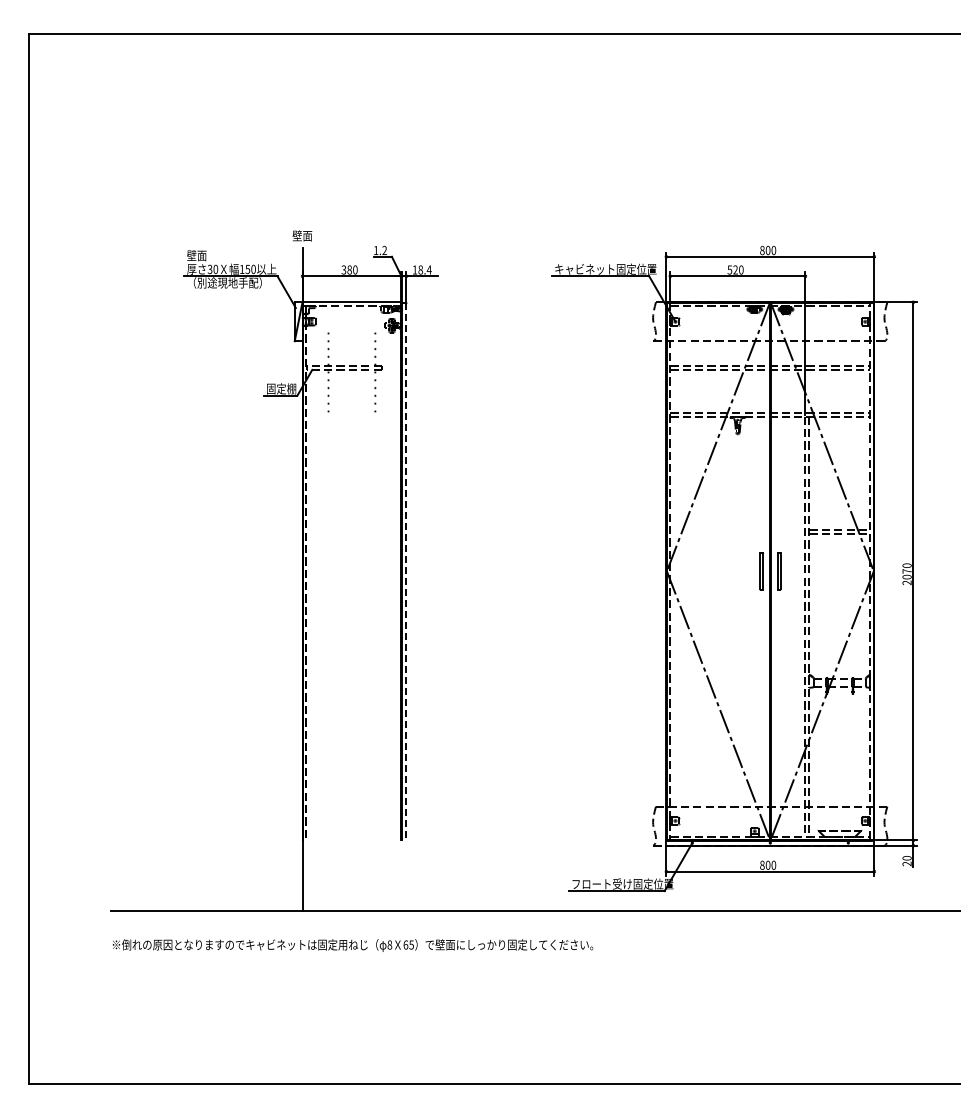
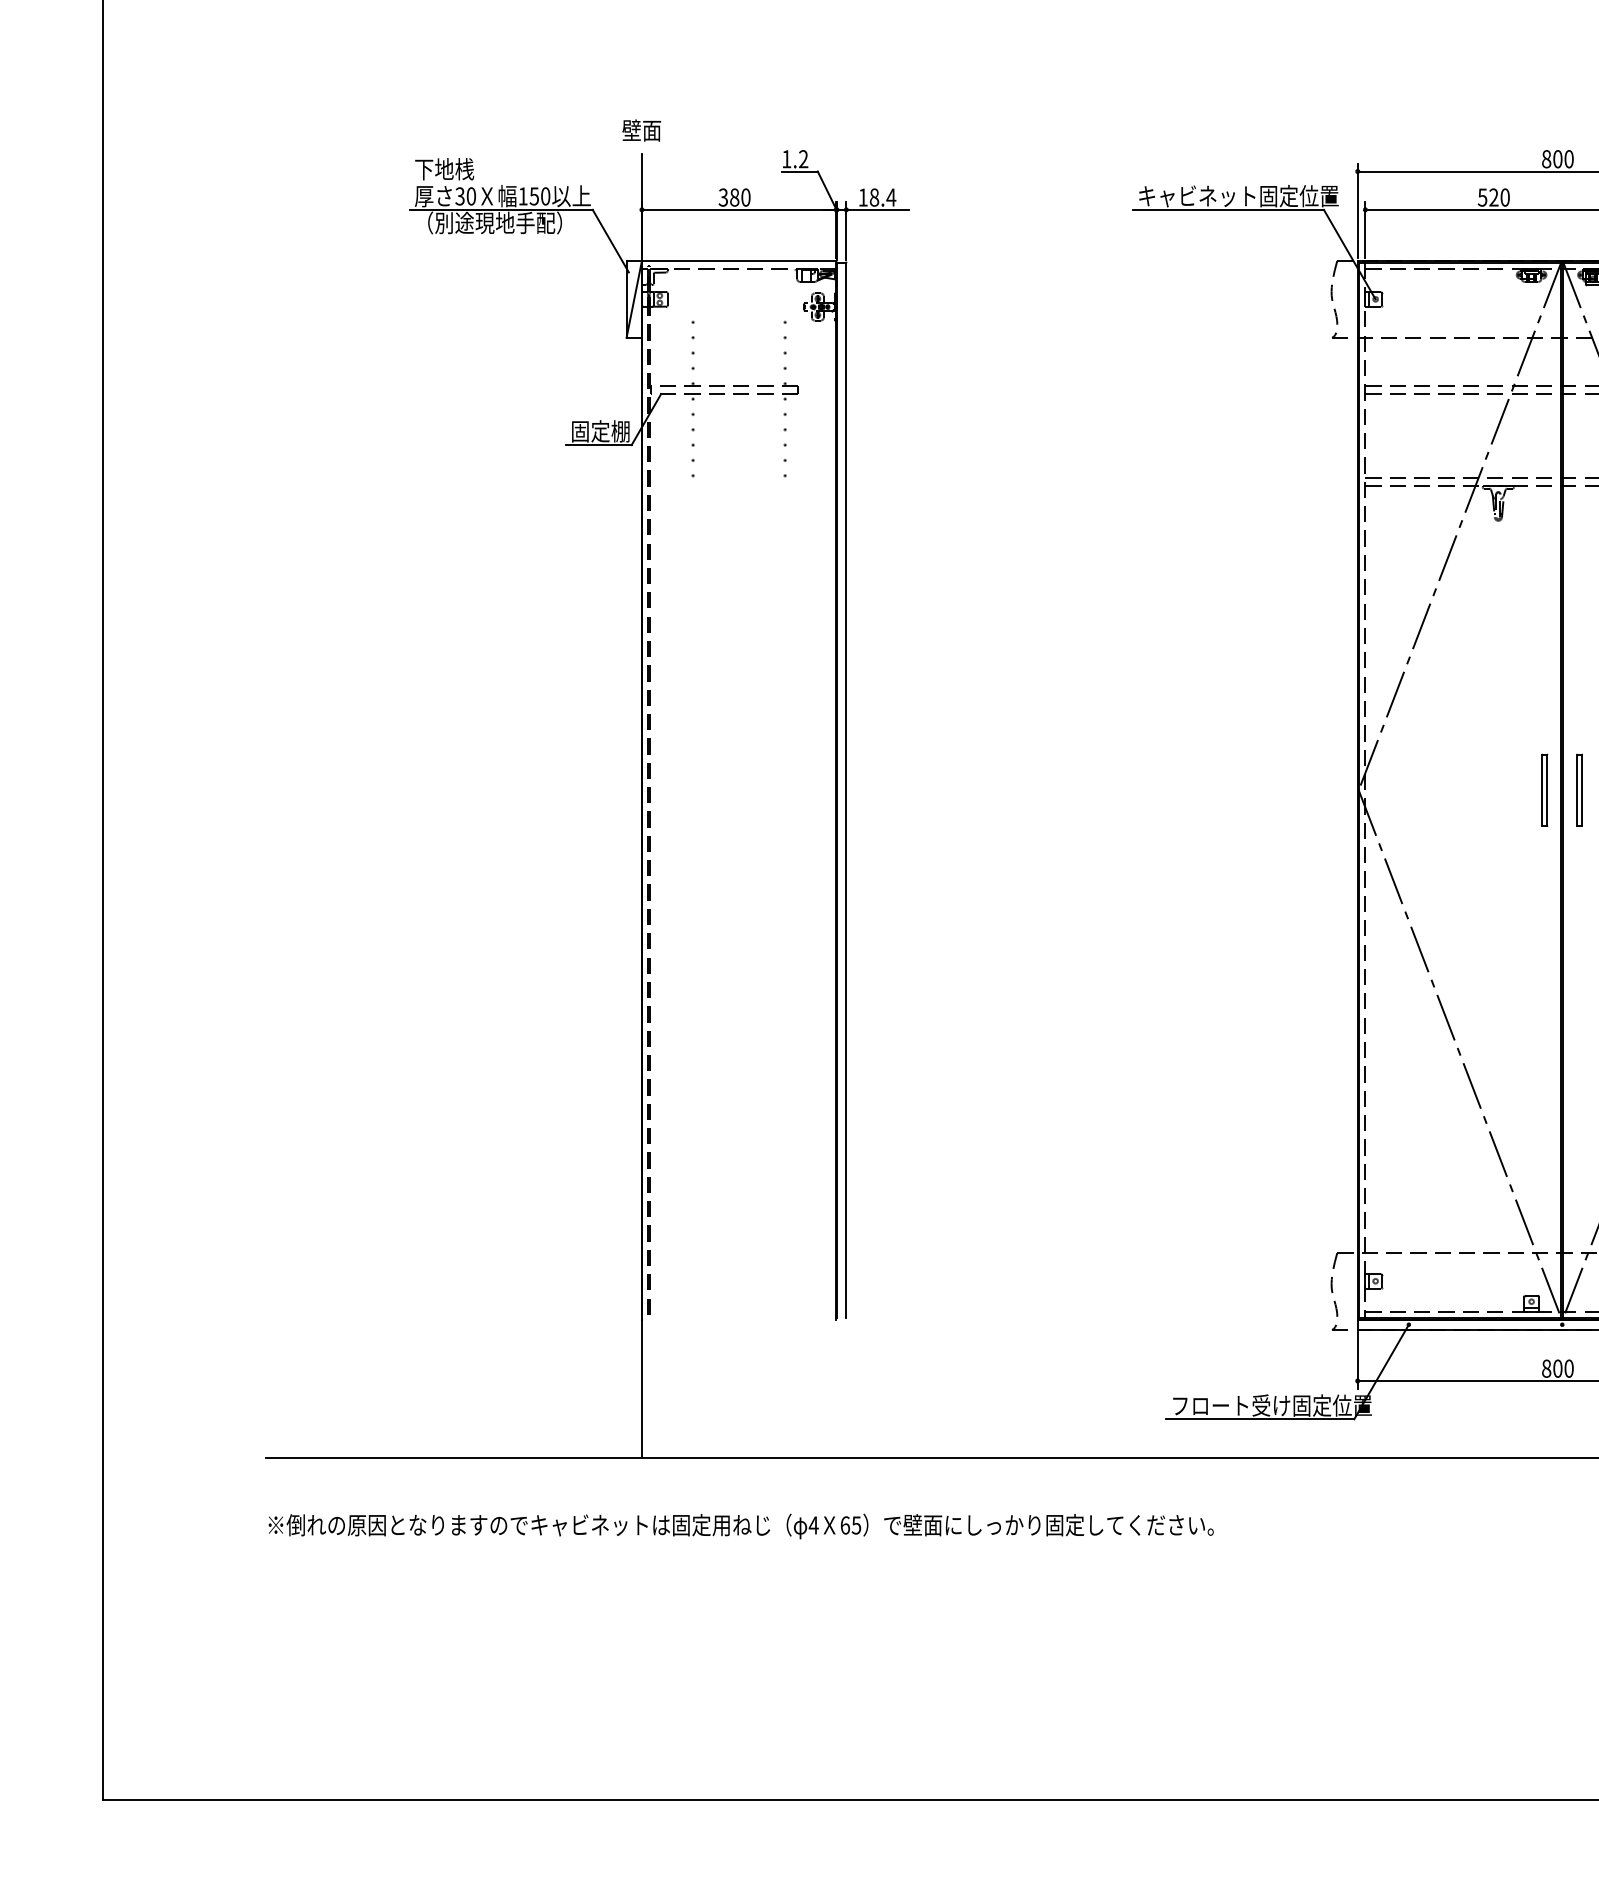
text: (202, 255) -> (445, 168), 壁面 -> 下地桟
line: (406, 571) -> (846, 790), dashed -> solid
text: (389, 944) -> (813, 1524), 8 -> 4

